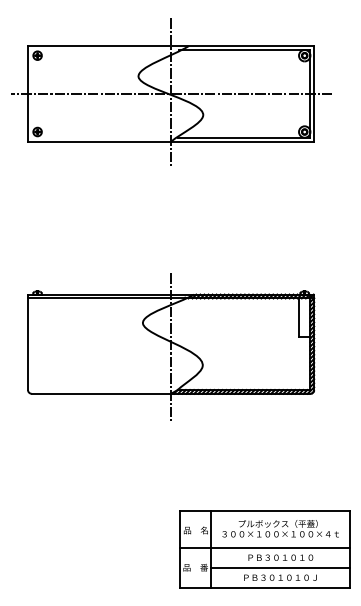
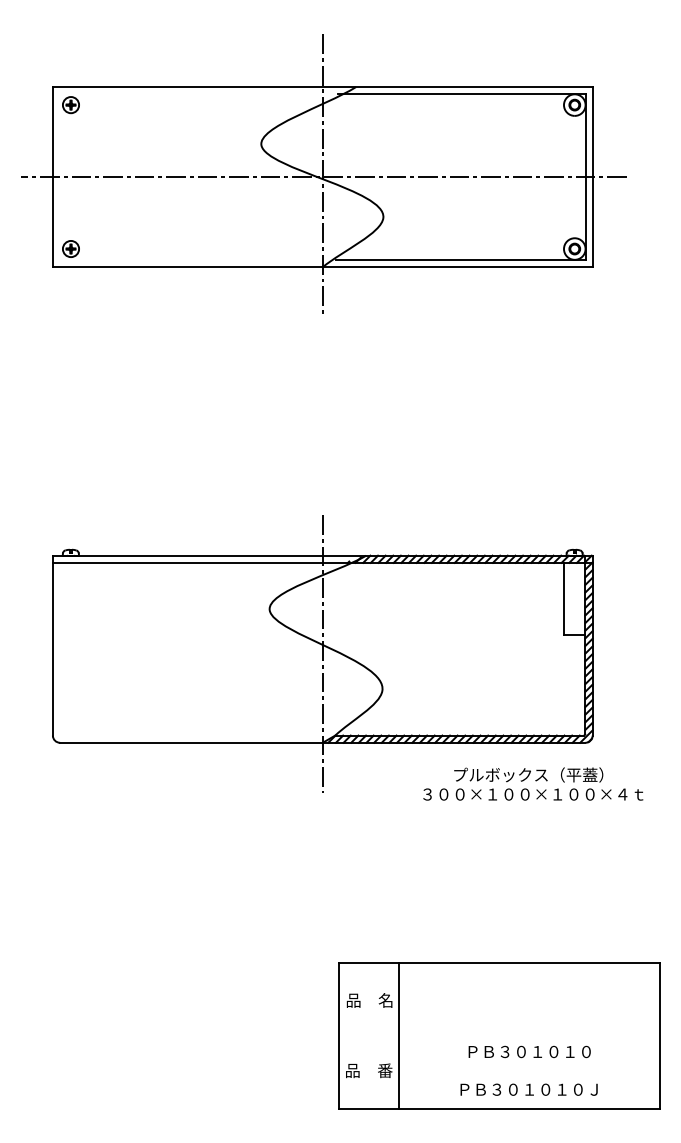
text: (280, 528) -> (532, 783), moved
line: (264, 547) -> (498, 1032), removed
line: (280, 567) -> (529, 1070), removed

